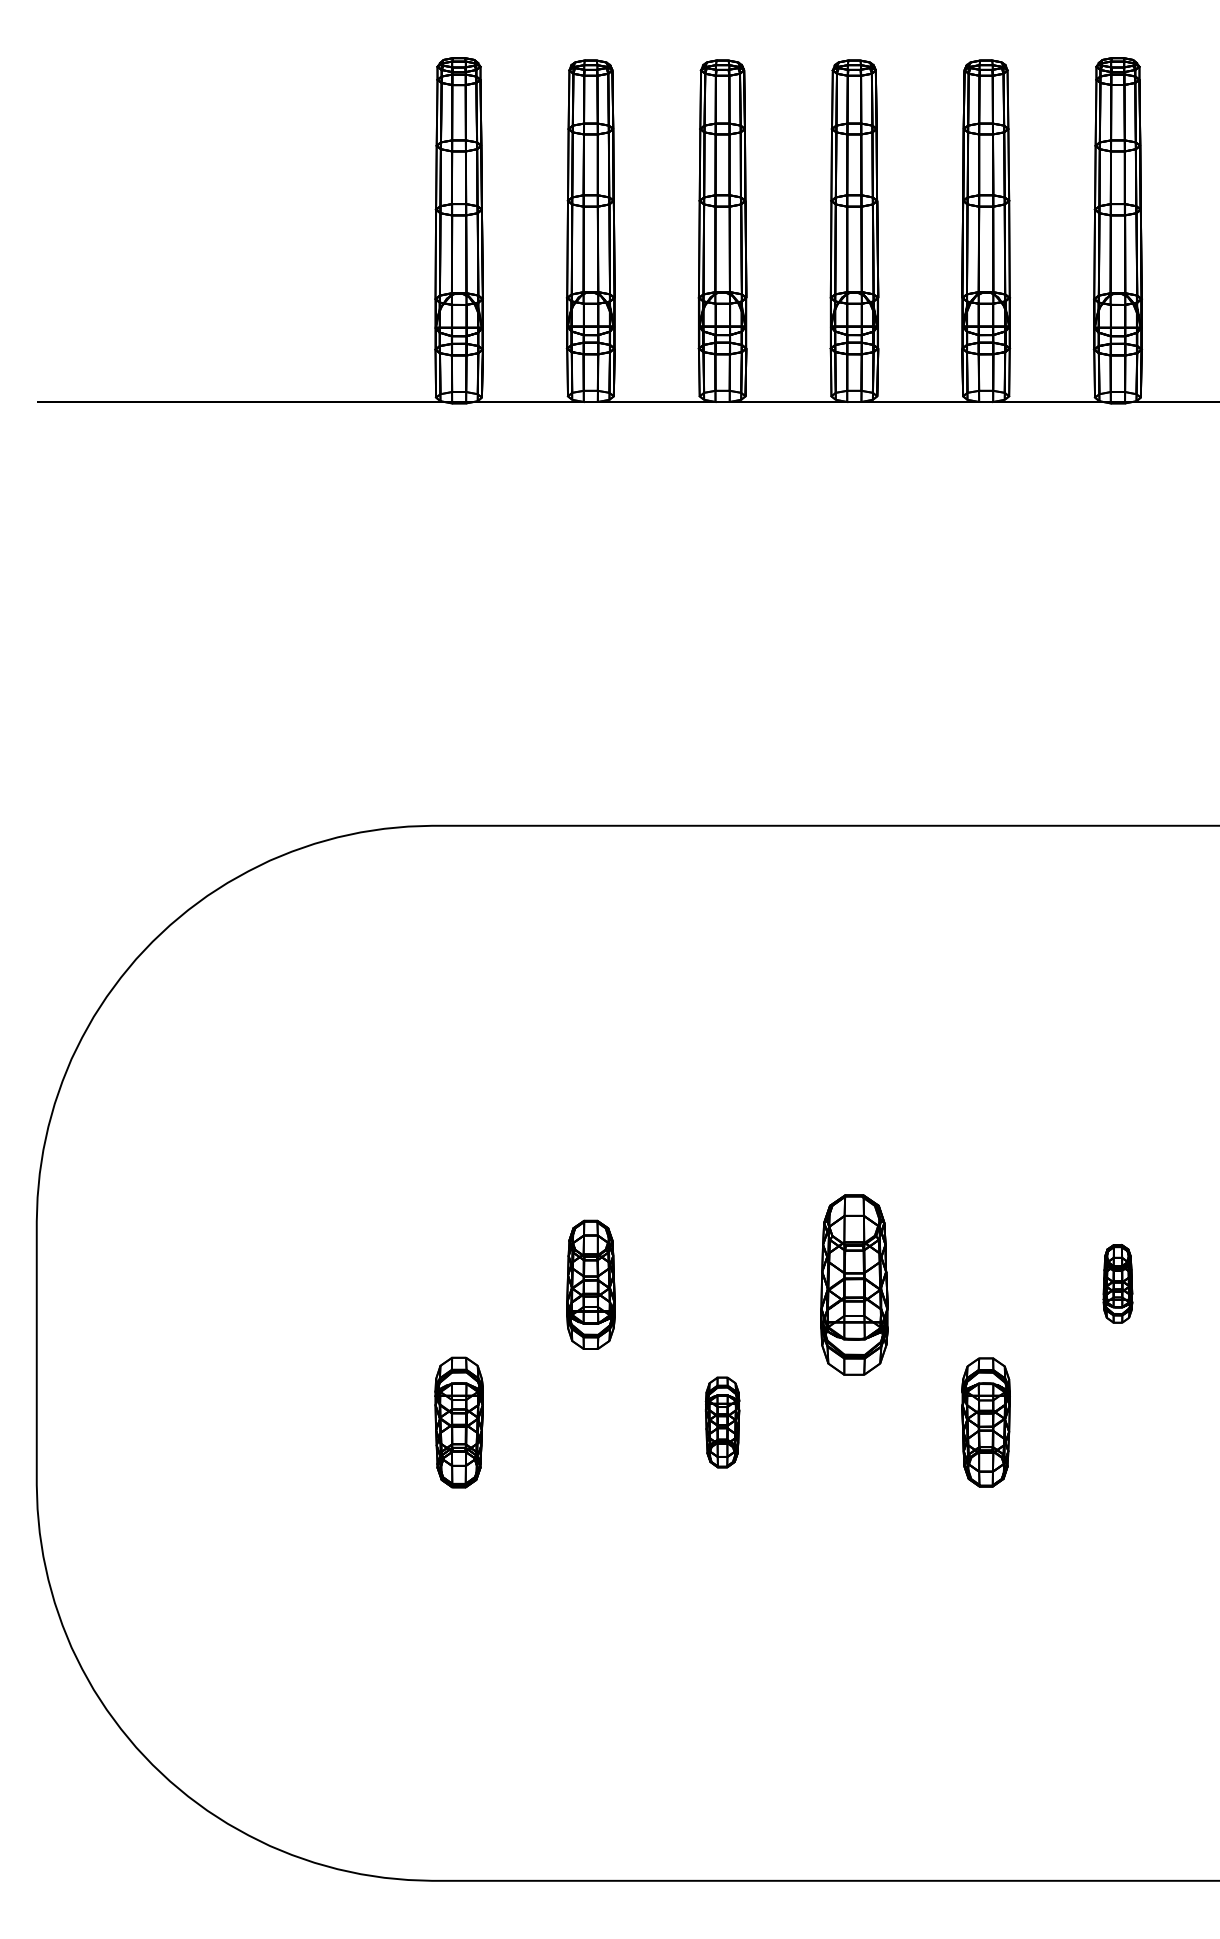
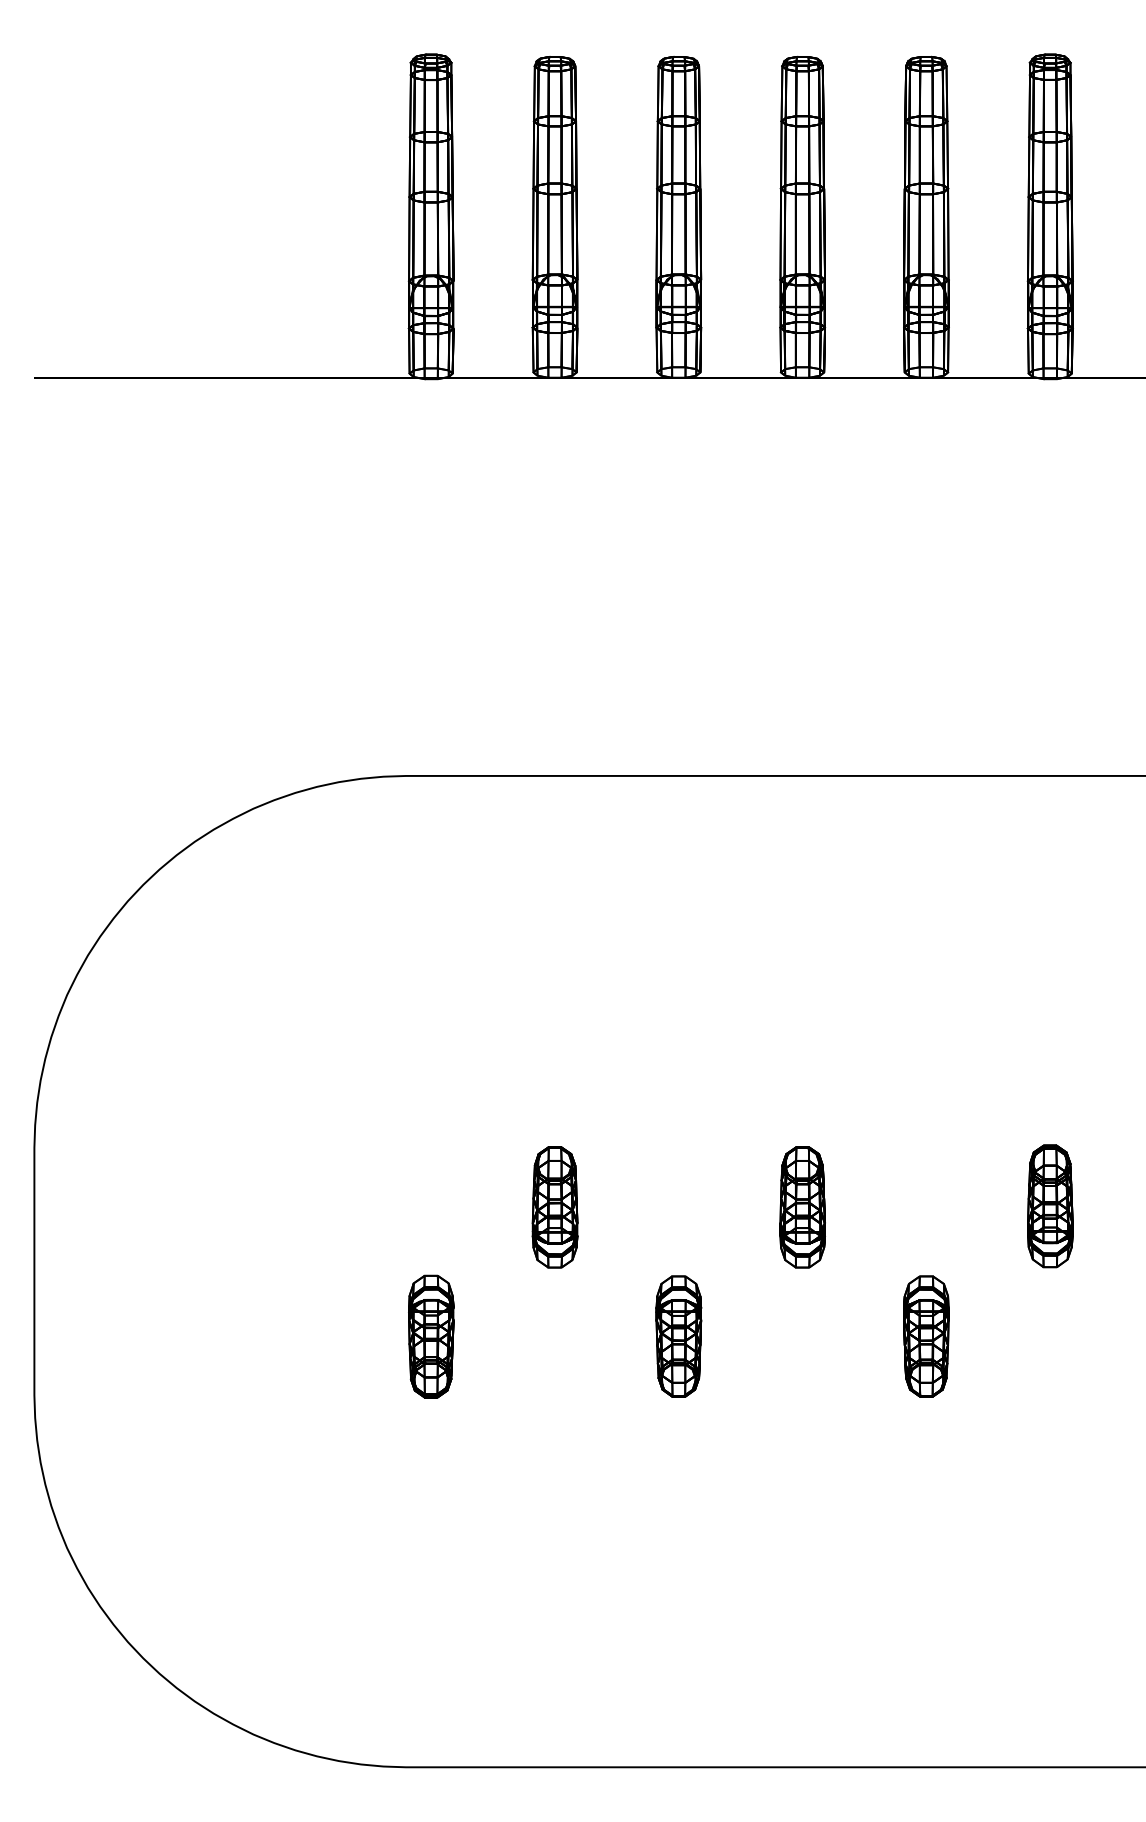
part: (1117, 1283) -> (1049, 1206), size x1.67
part: (854, 1284) -> (802, 1206), size x0.71
part: (722, 1422) -> (678, 1336), size x1.43

